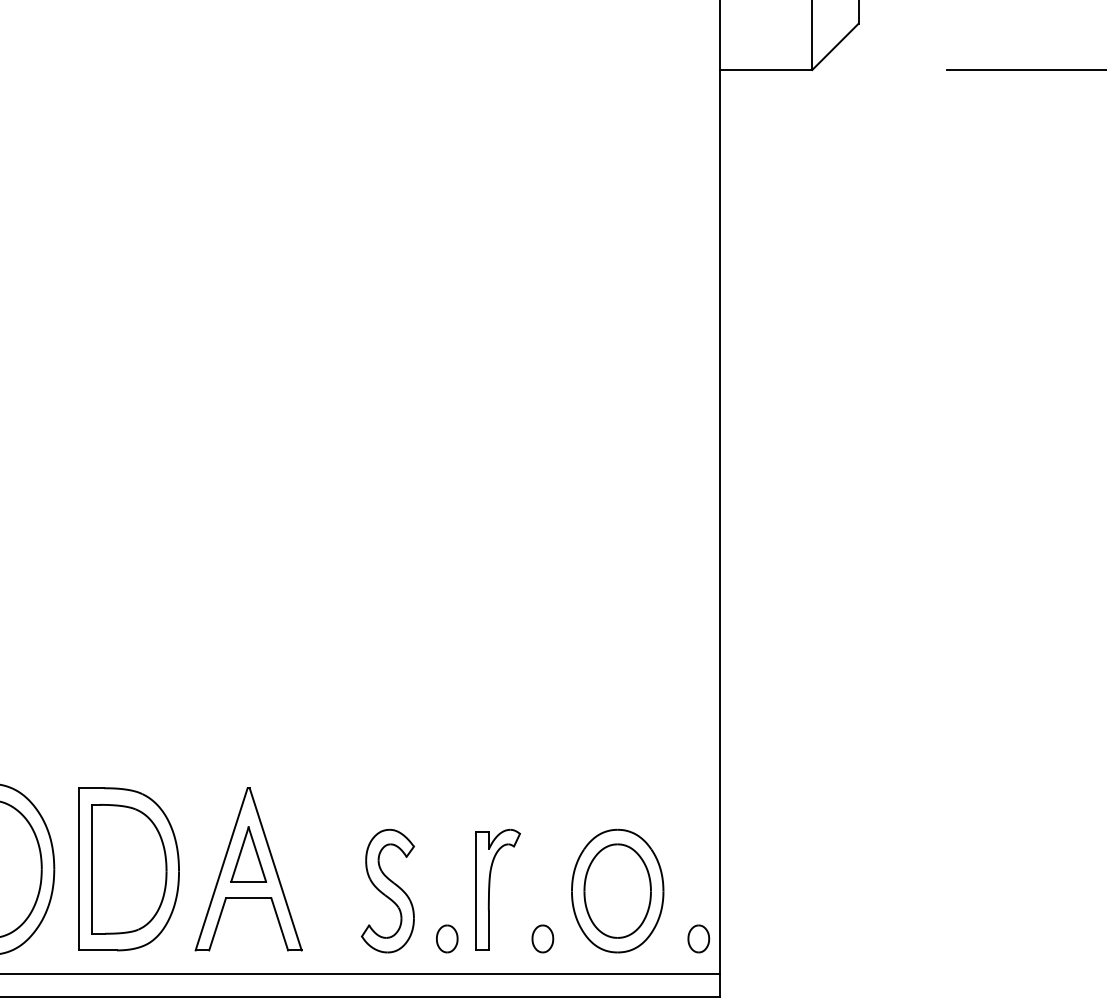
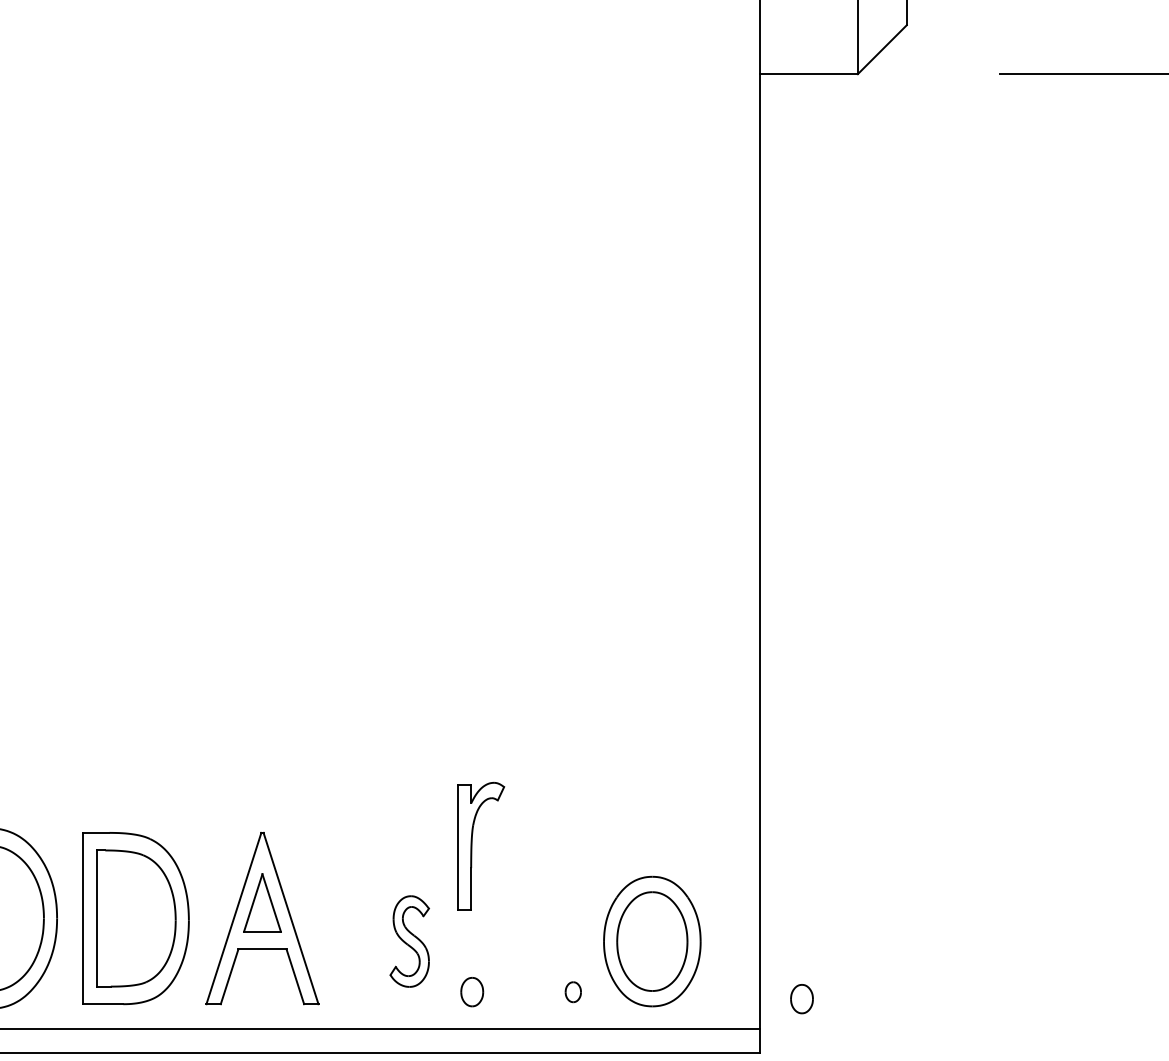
part: (490, 889) -> (472, 845), moved
part: (387, 891) -> (409, 941), size x0.7
part: (543, 939) -> (573, 992), size x0.7
part: (698, 939) -> (801, 999), moved

